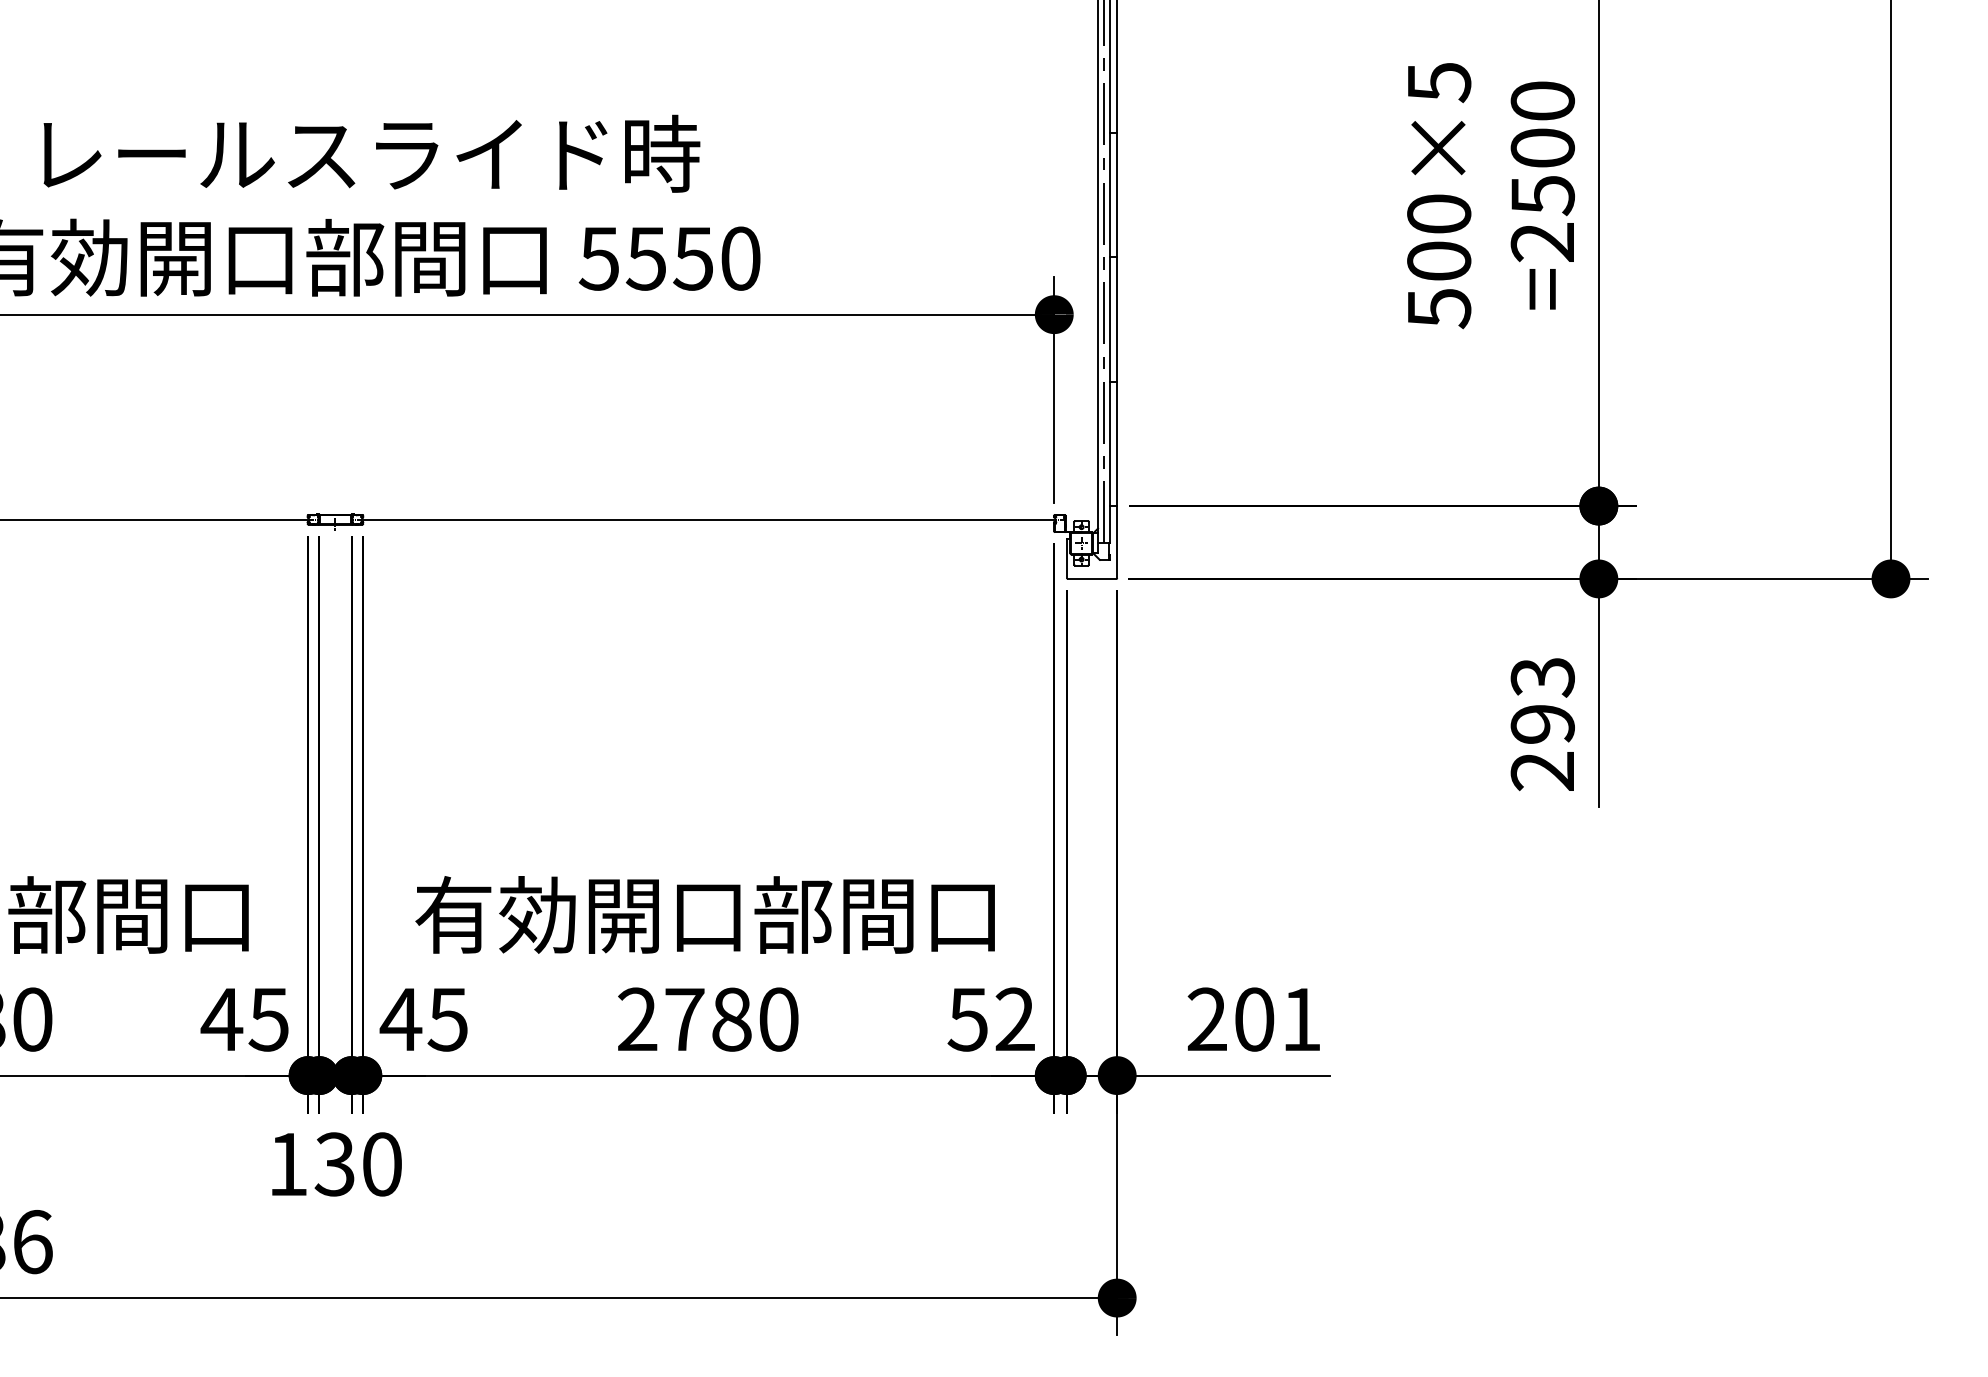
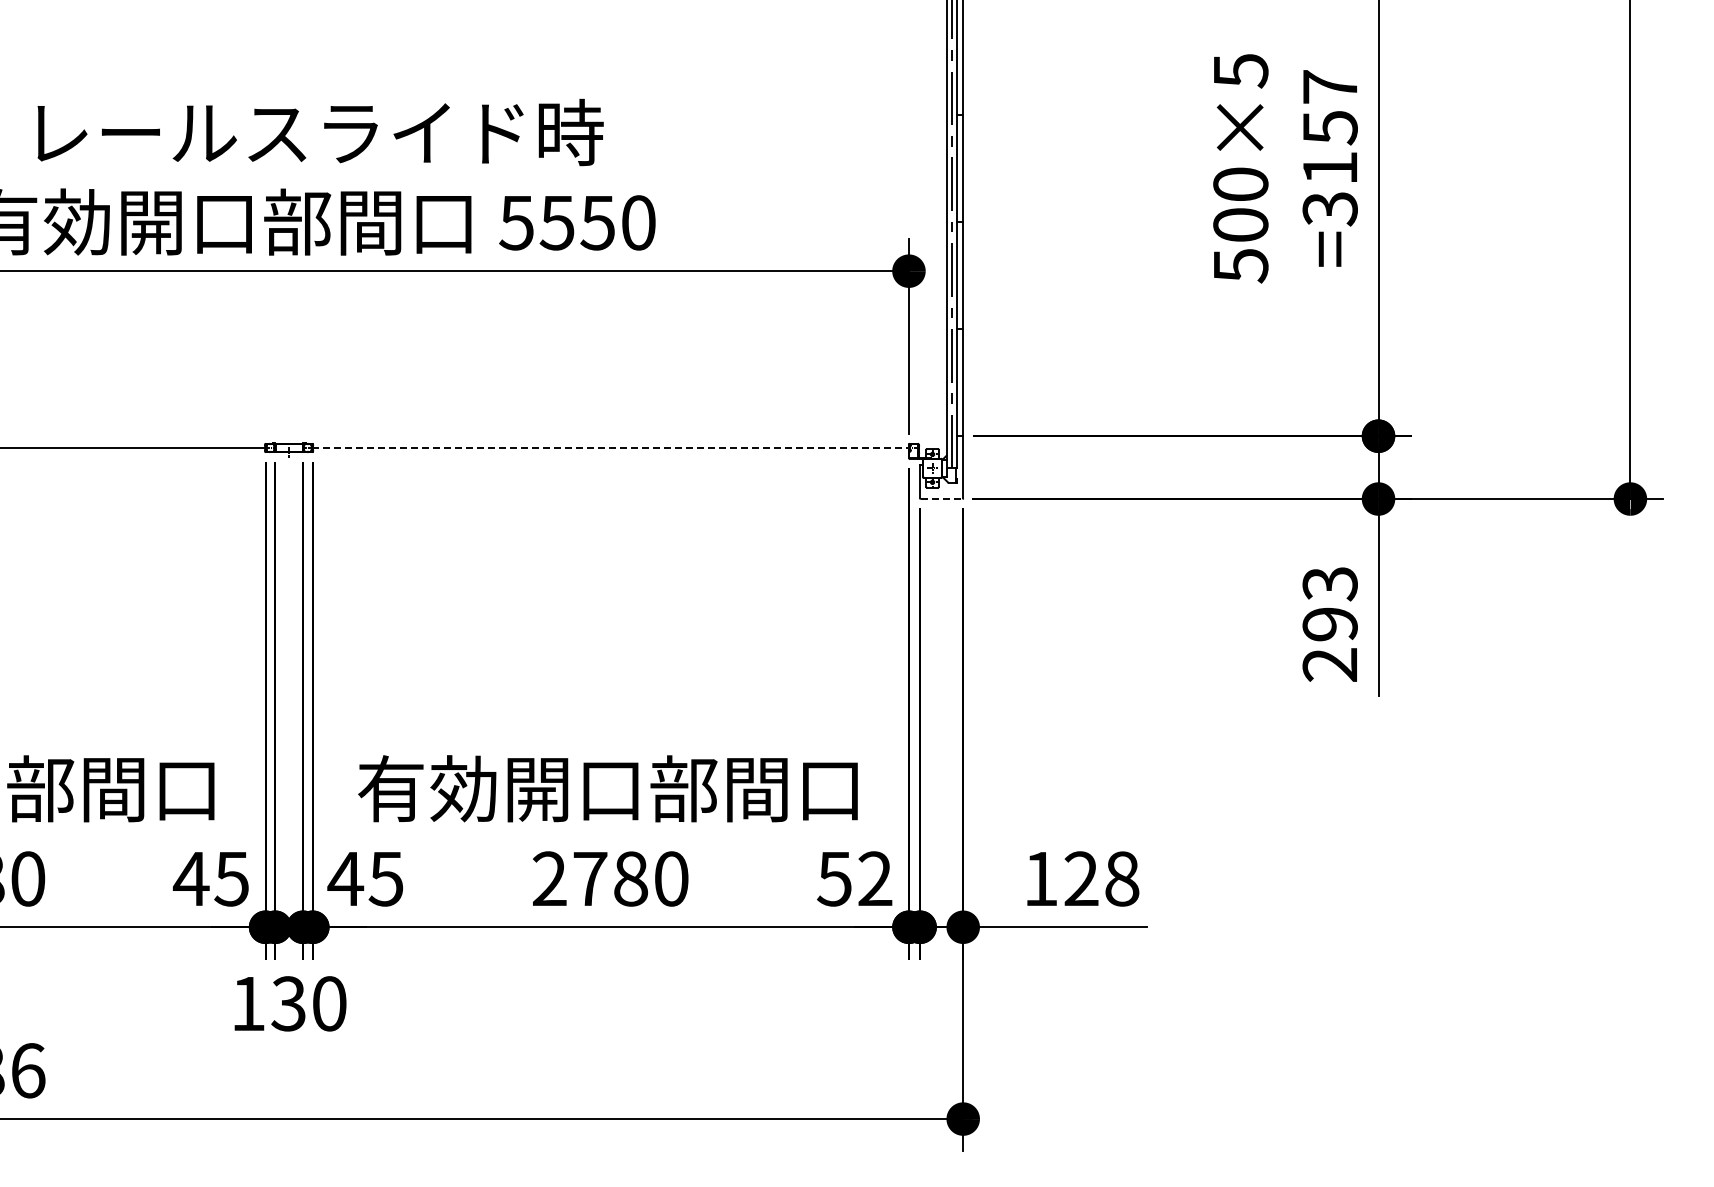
text: (1542, 172) -> (1329, 148), =2500 -> =3157
line: (708, 519) -> (610, 447), solid -> dashed
line: (1092, 579) -> (941, 499), solid -> dashed
text: (1254, 1019) -> (1081, 878), 201 -> 128

